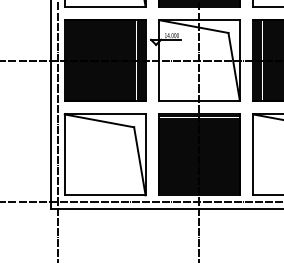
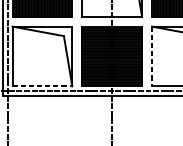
line: (253, 155) -> (152, 56), solid -> dashed
line: (105, 195) -> (42, 86), solid -> dashed

